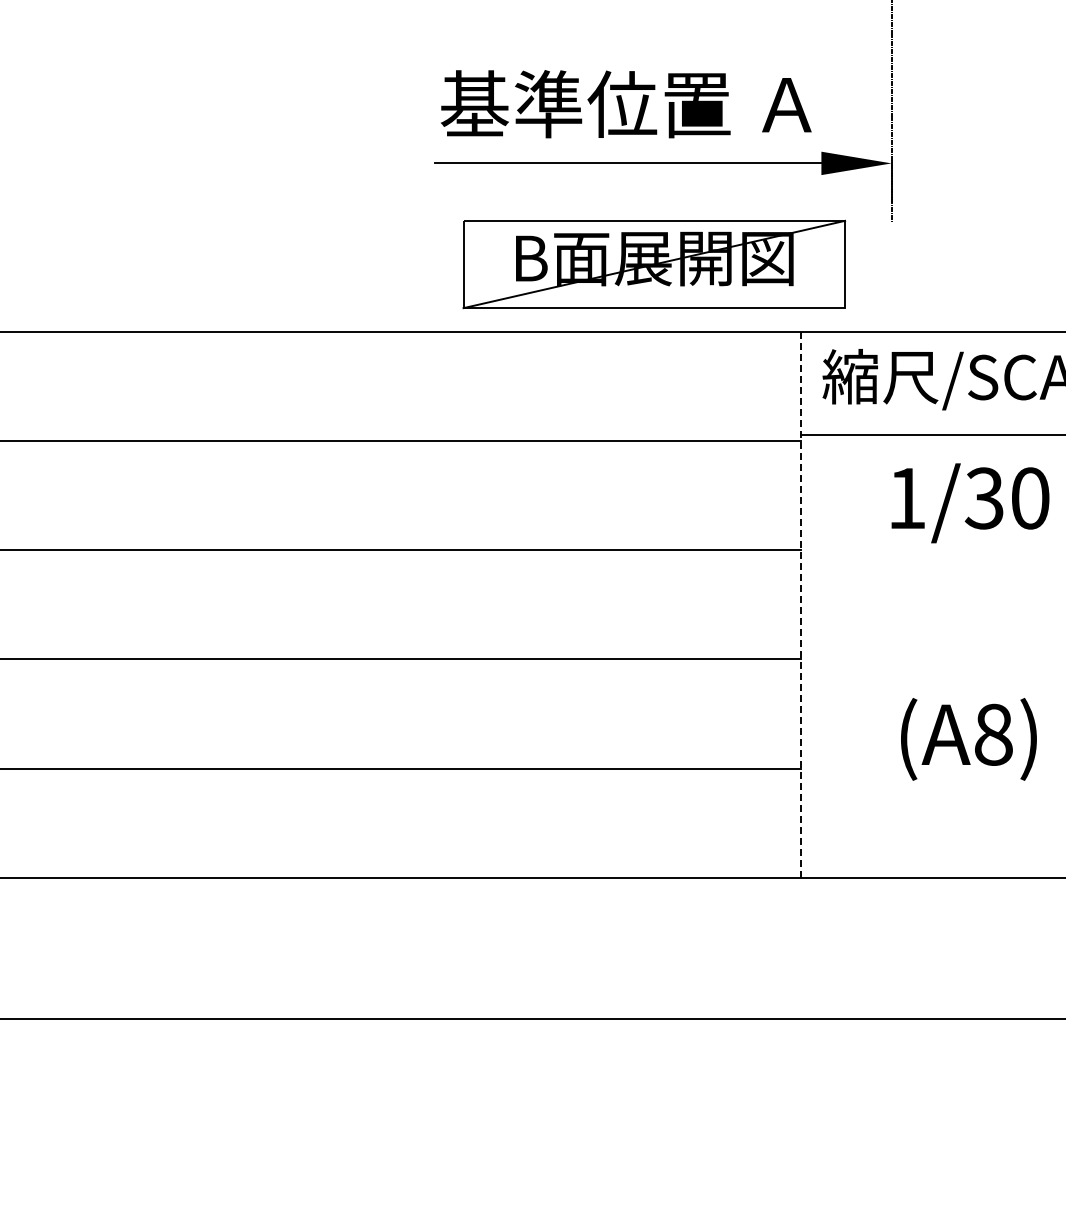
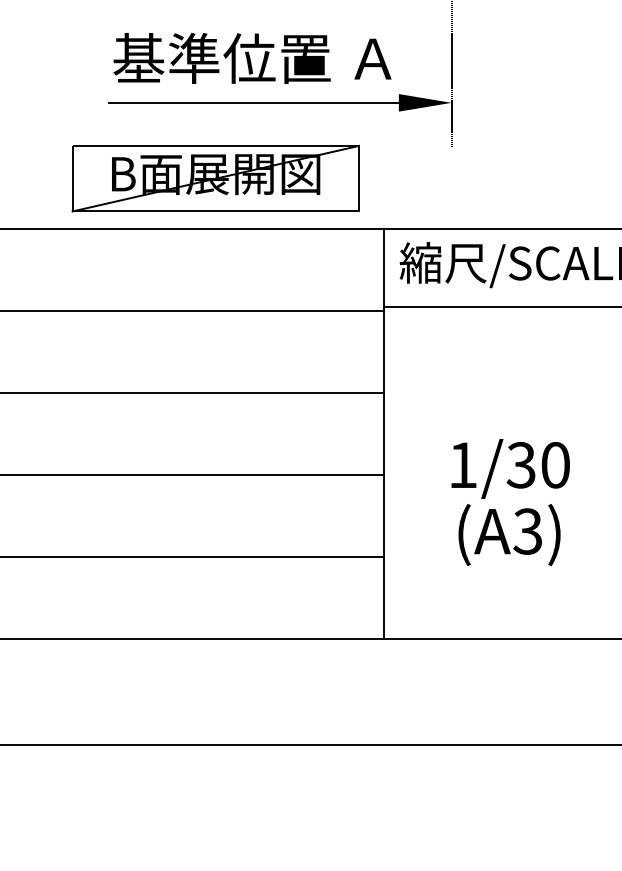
part: (653, 264) -> (215, 178), moved
text: (970, 503) -> (510, 469), moved
line: (801, 605) -> (383, 434), dashed -> solid
text: (992, 734) -> (527, 531), (A8) -> (A3)

